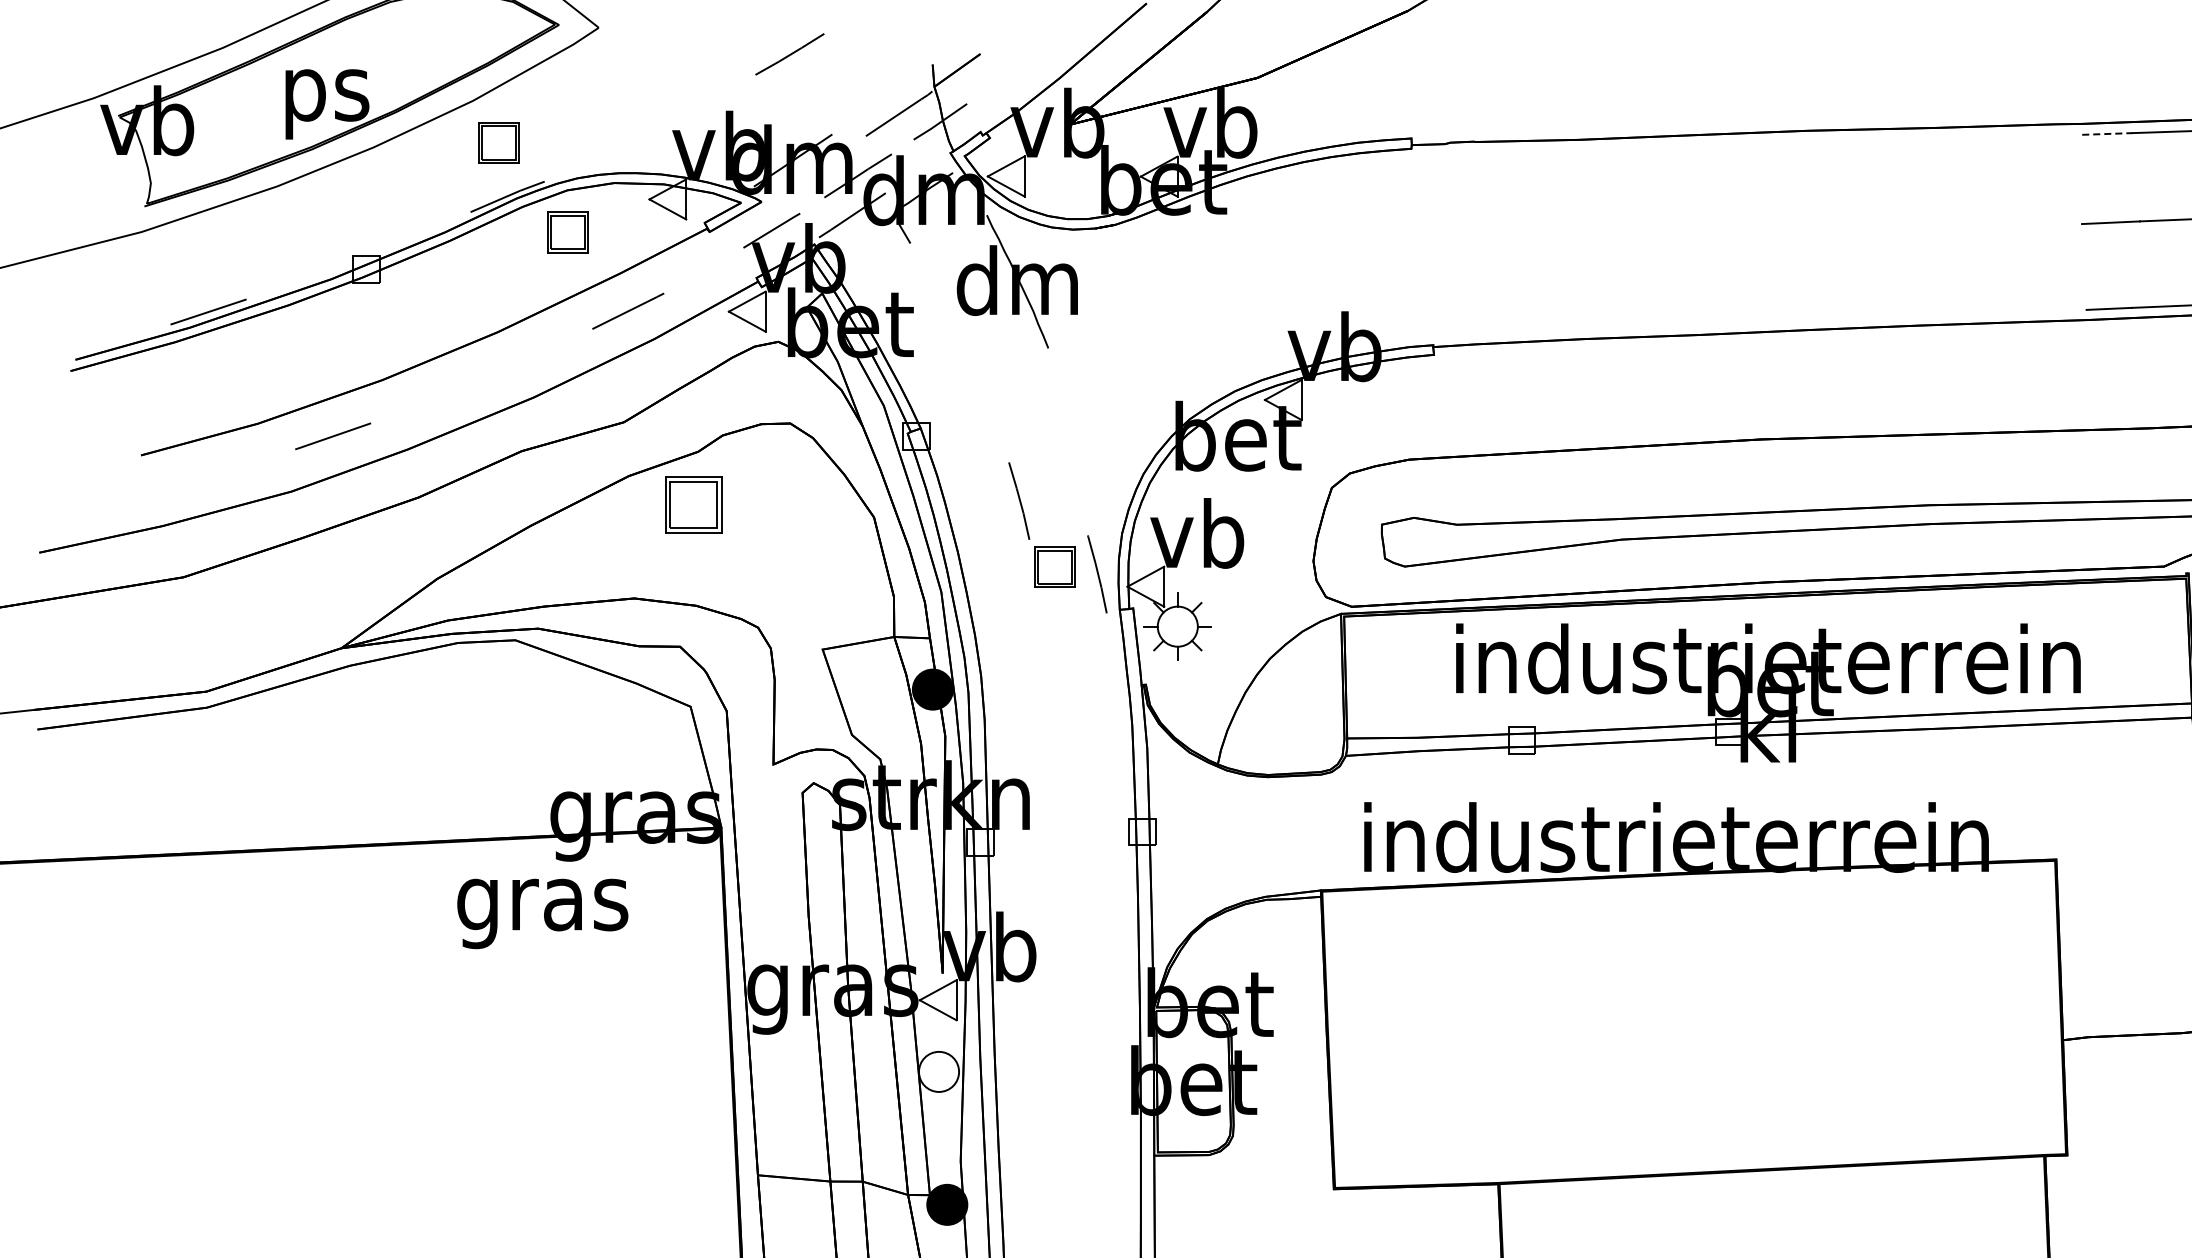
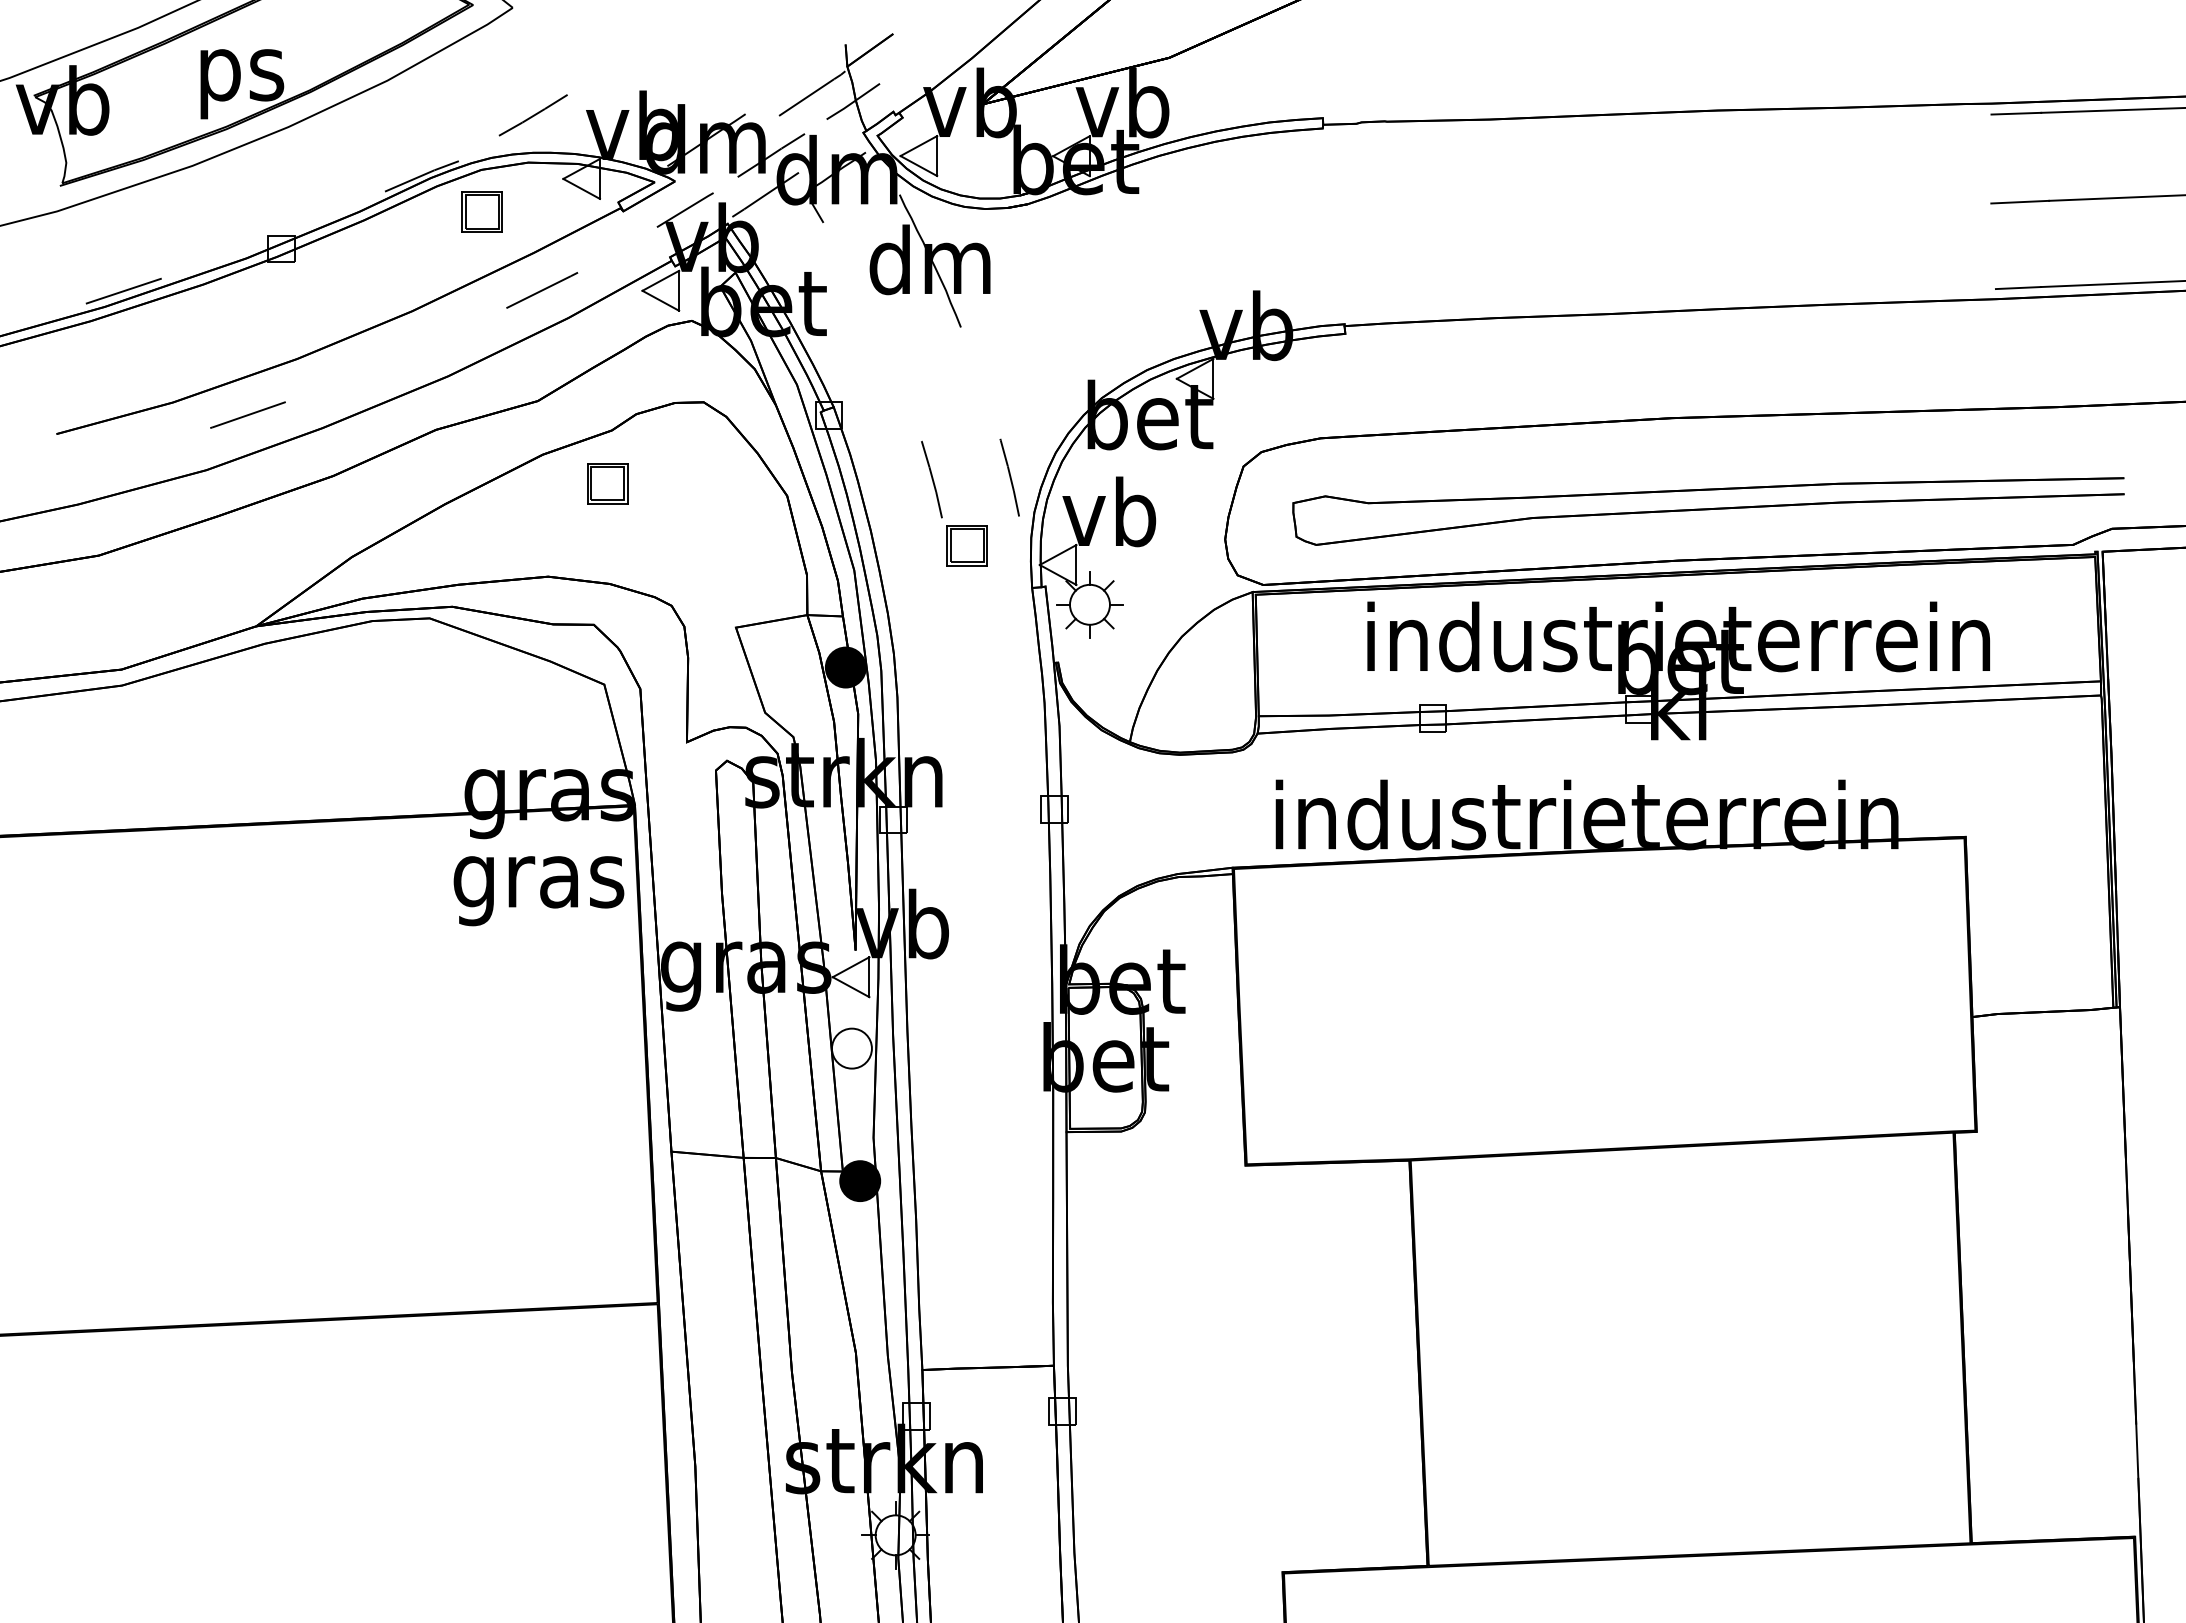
line: (789, 54) -> (532, 115), moved
line: (2107, 133) -> (2016, 113), dashed -> solid
part: (498, 142) -> (412, 122), removed
part: (693, 504) -> (607, 483), size x0.71
line: (1097, 574) -> (1009, 477), moved
text: (542, 914) -> (538, 891), moved

